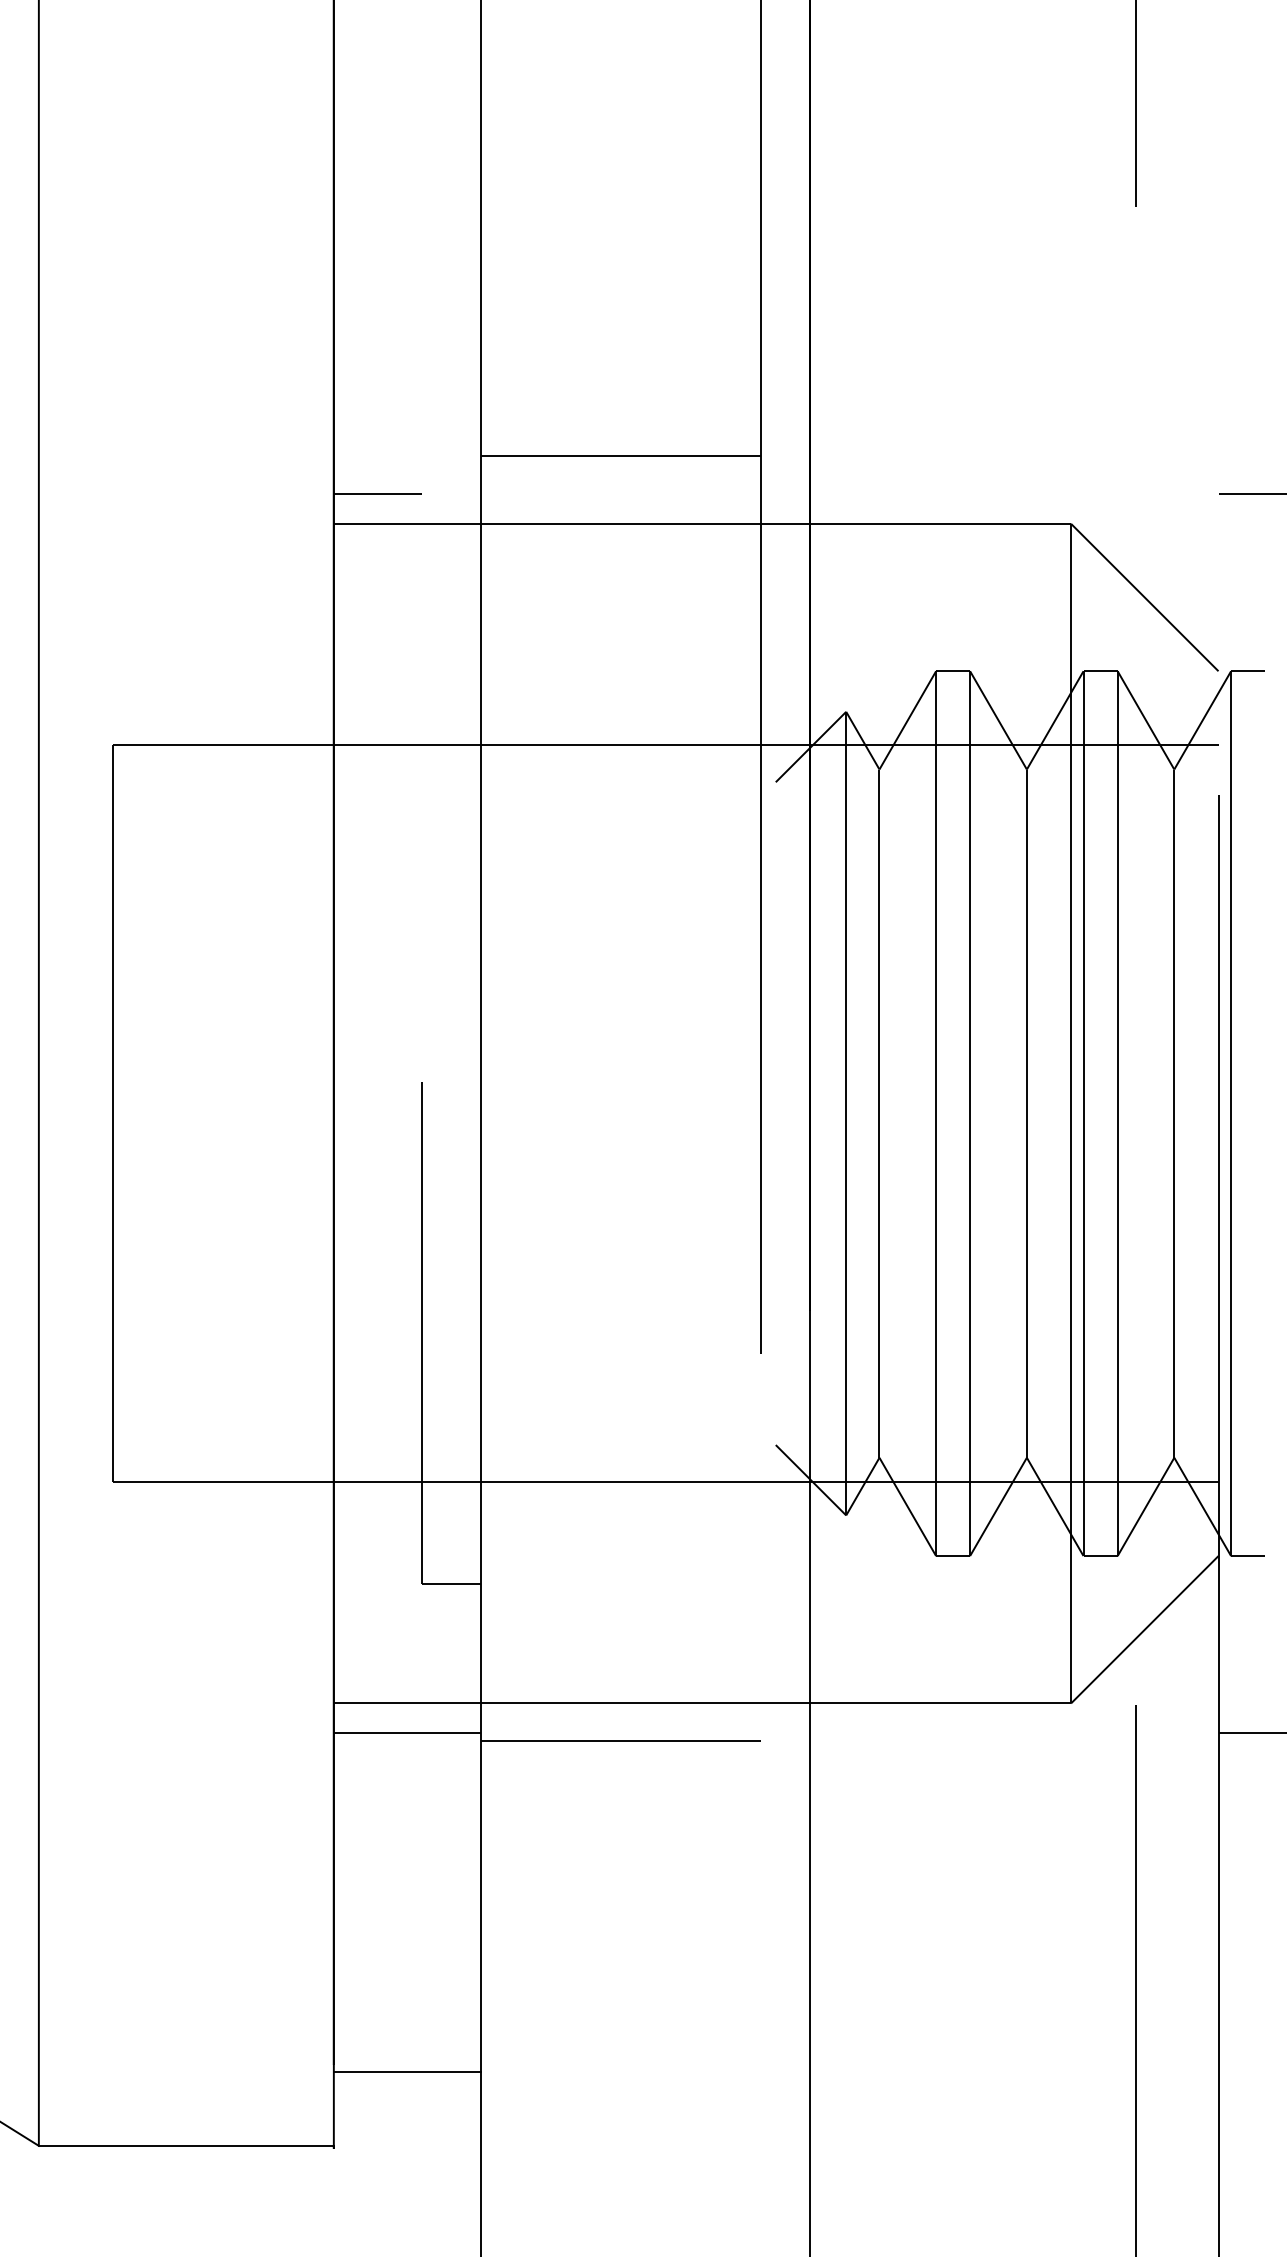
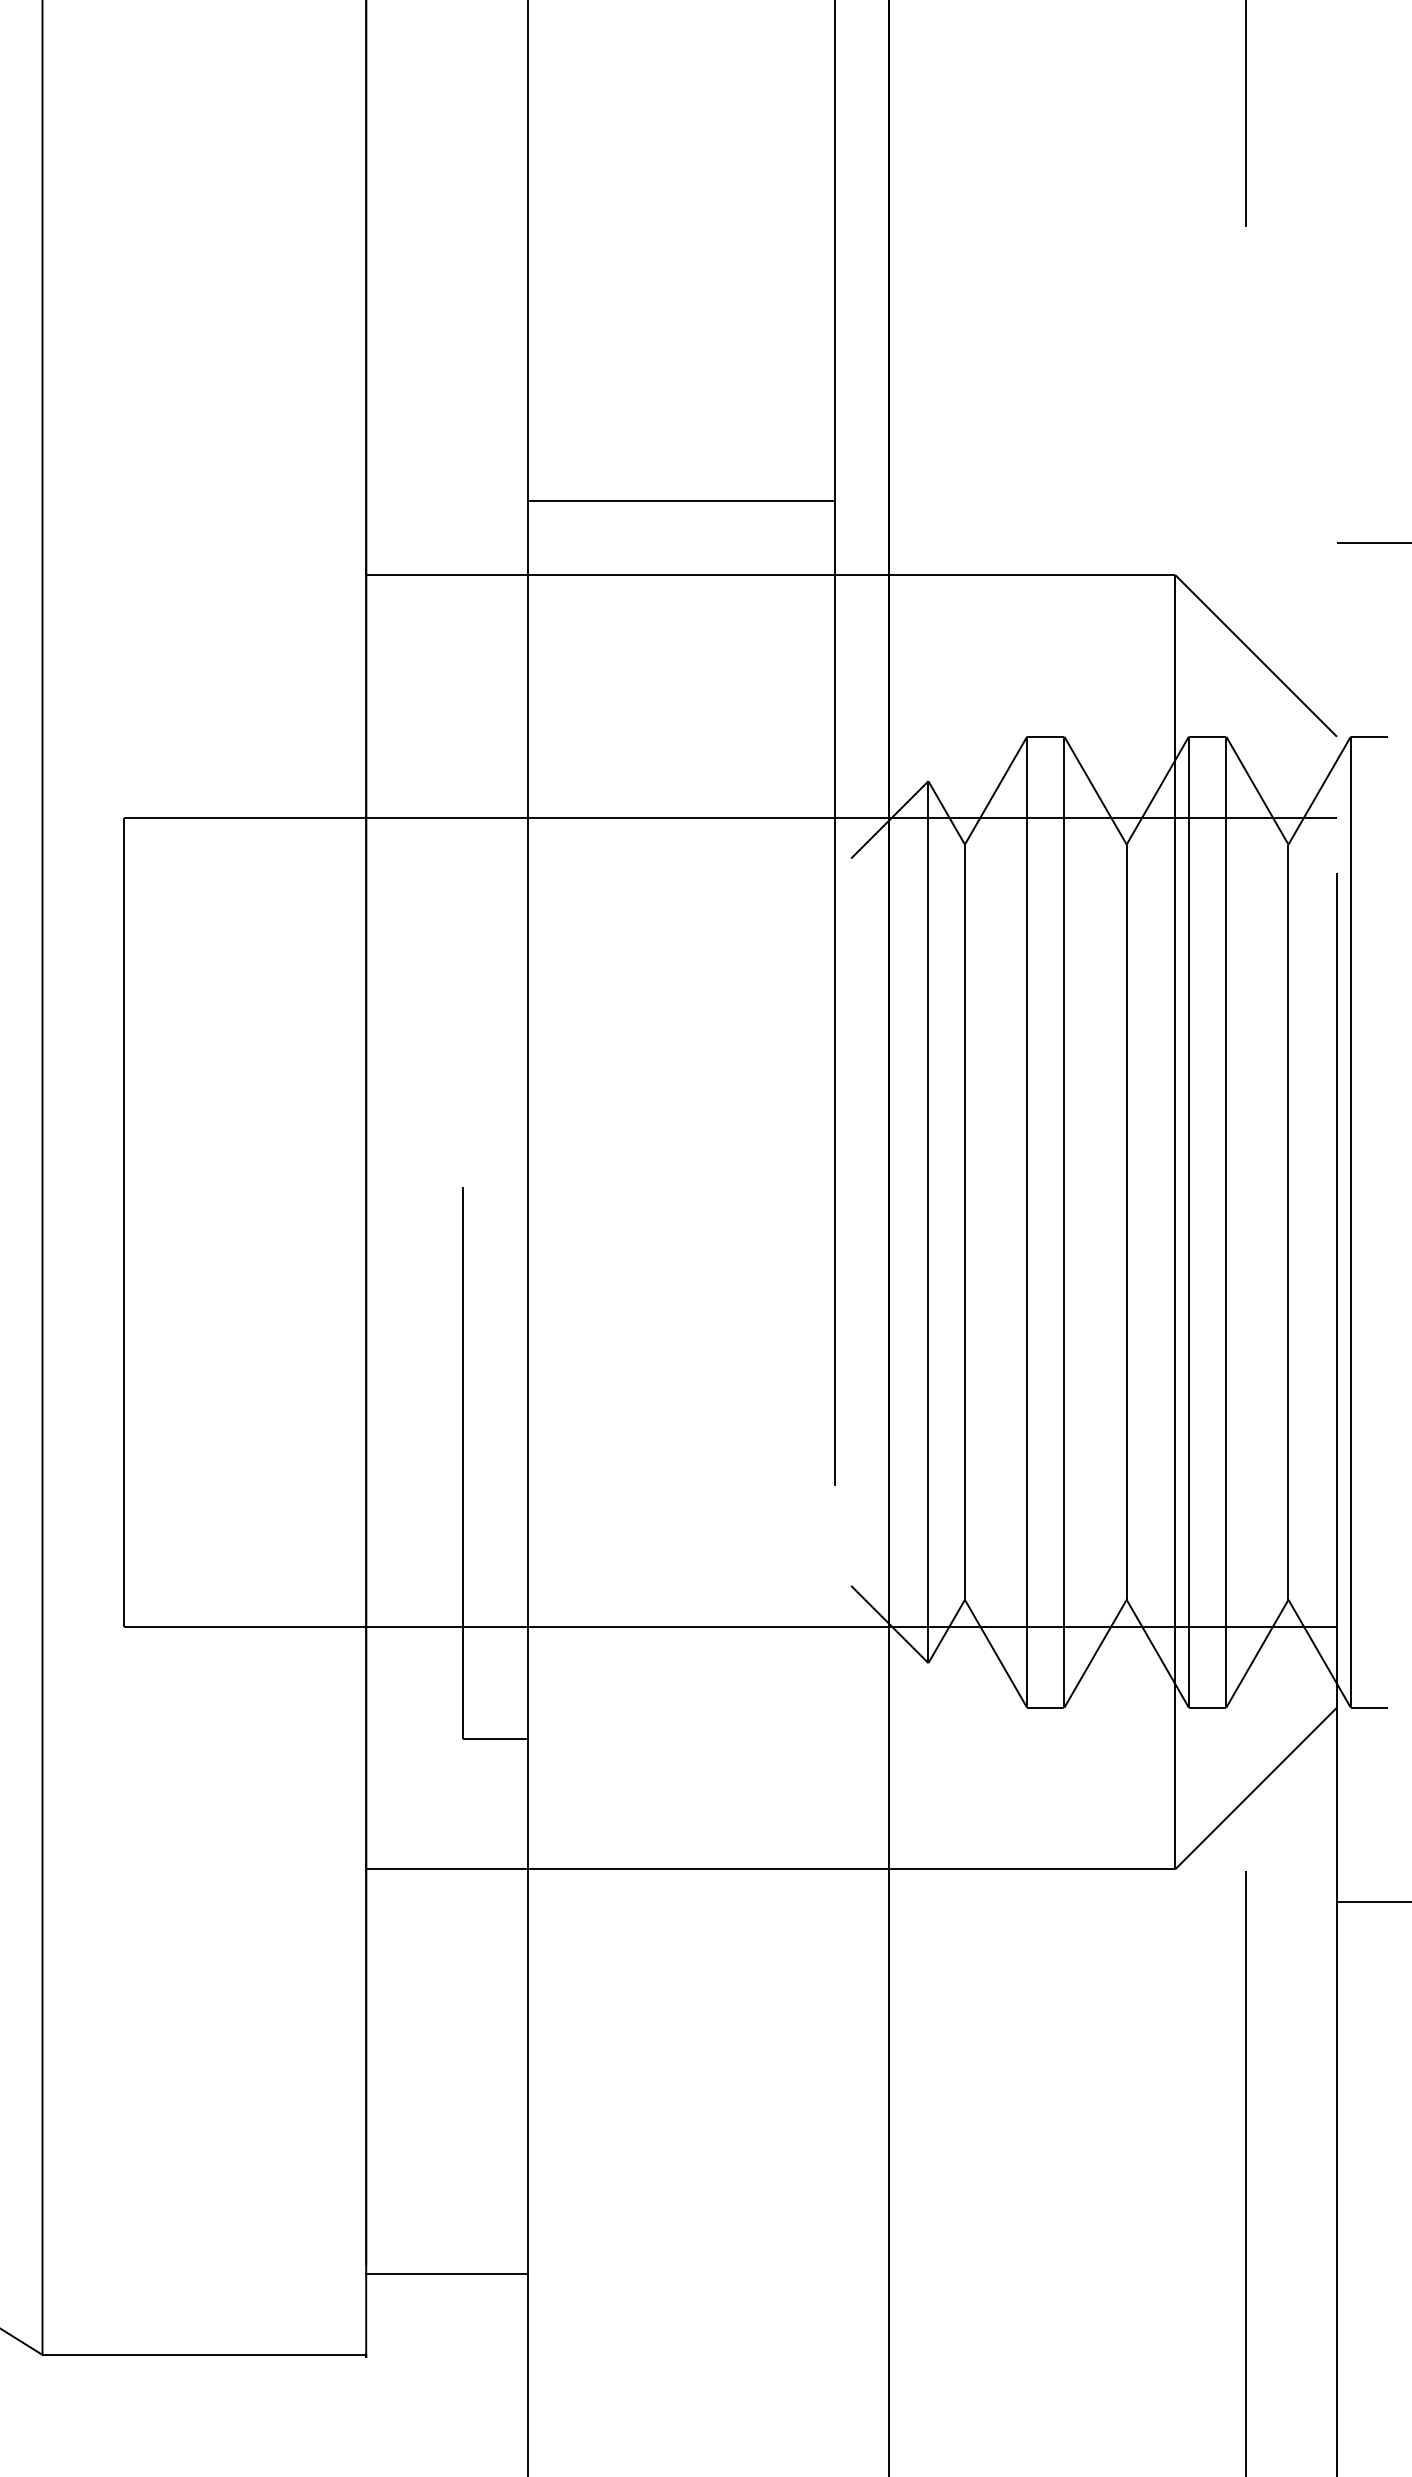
line: (377, 494) -> (414, 542), removed
line: (407, 1732) -> (446, 1901), removed
line: (621, 1740) -> (681, 1910), removed

